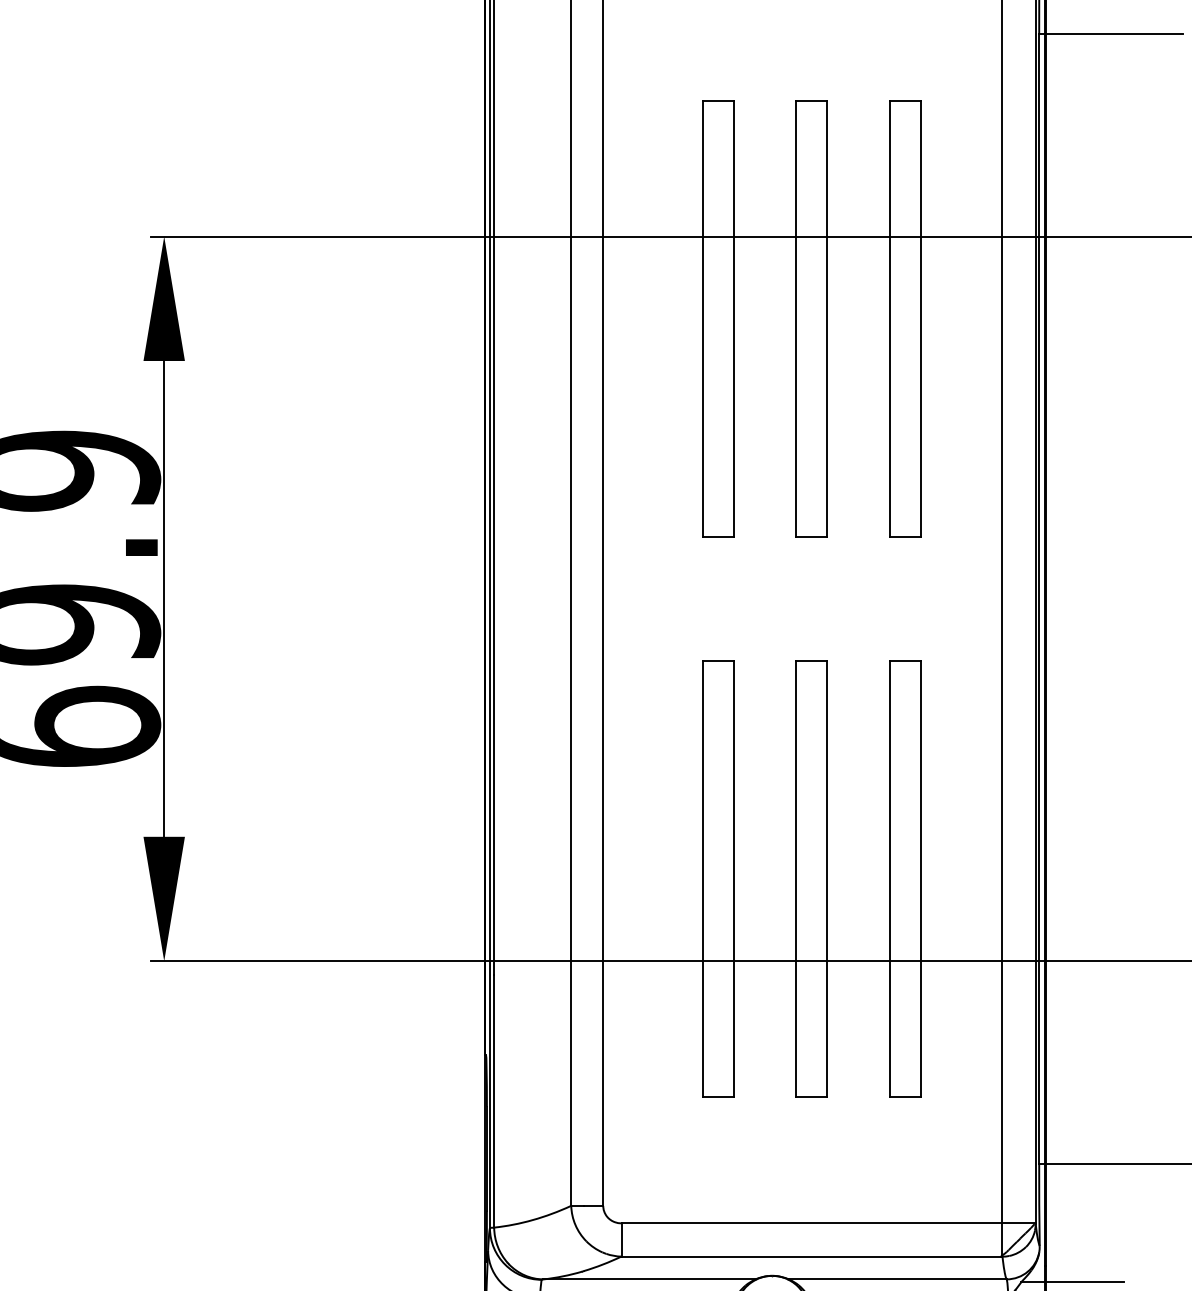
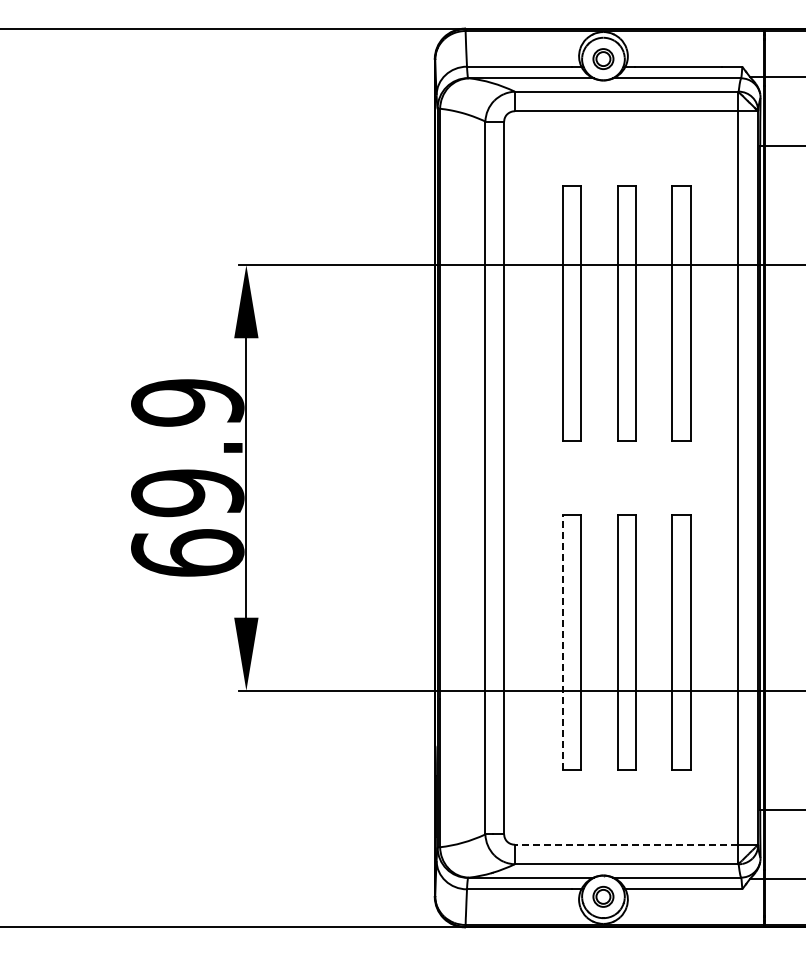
line: (702, 879) -> (562, 642), solid -> dashed
line: (811, 1222) -> (626, 844), solid -> dashed

